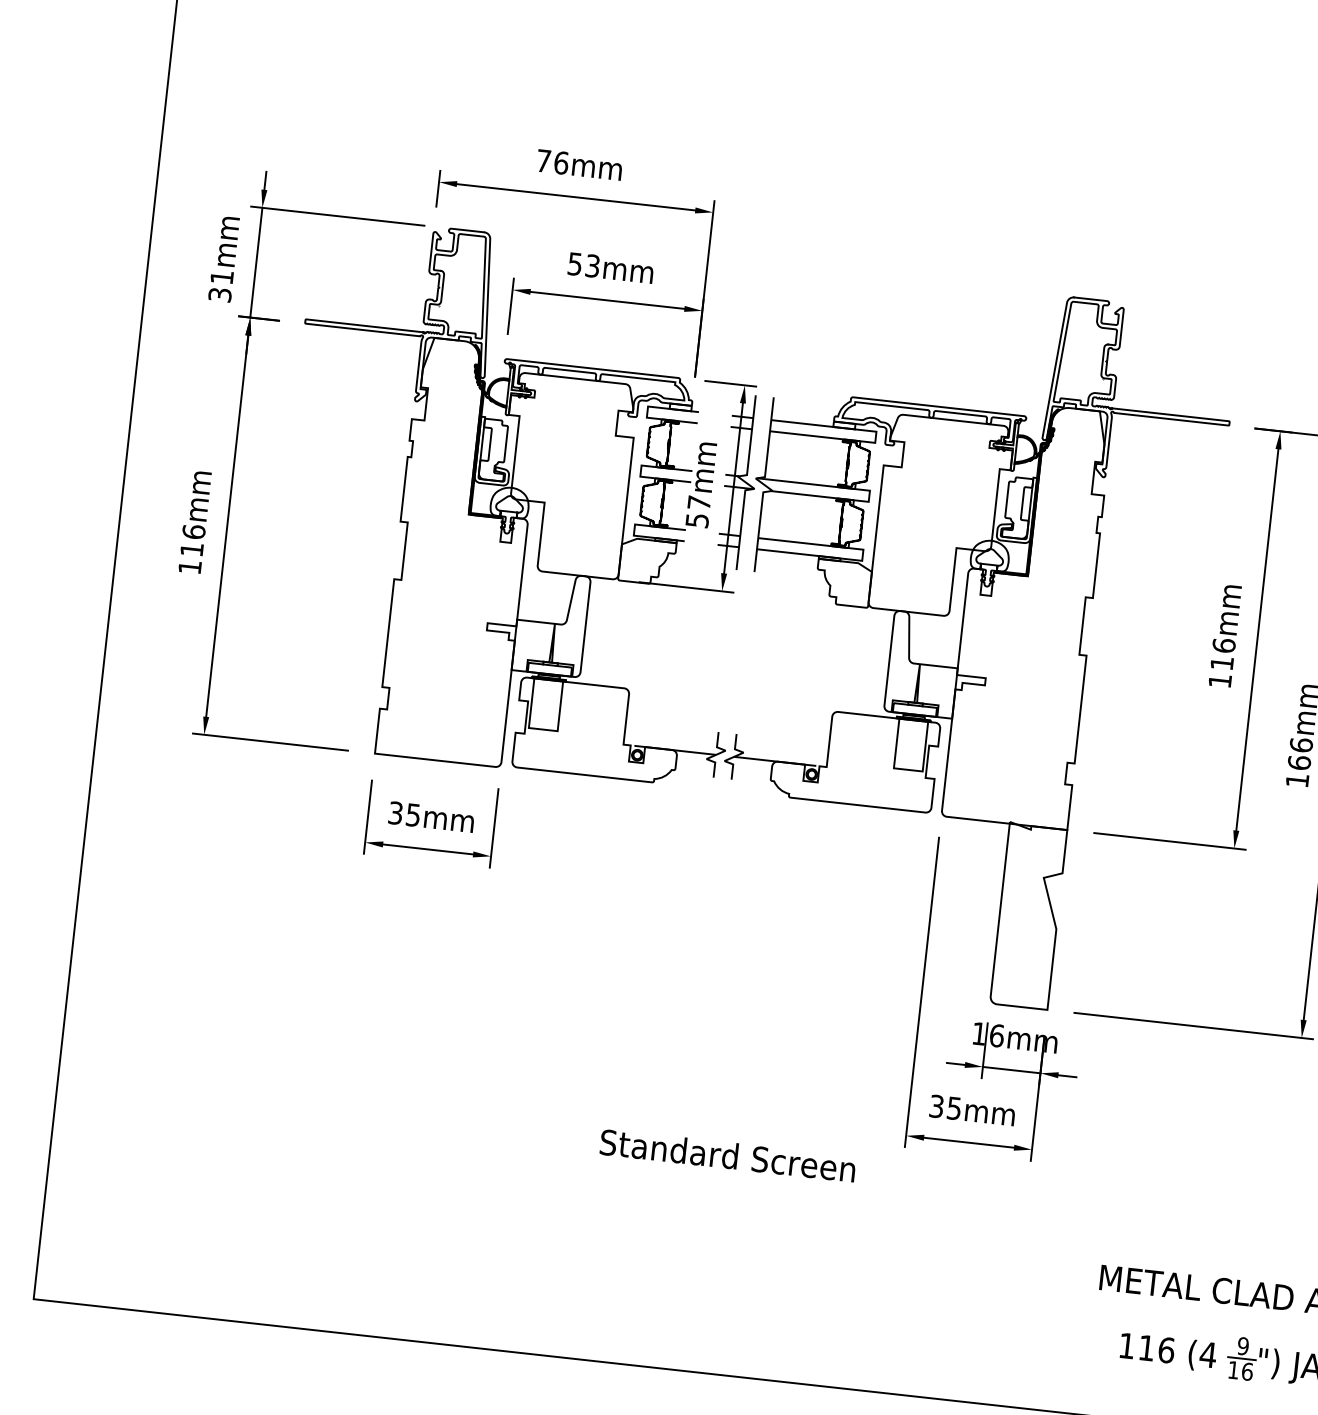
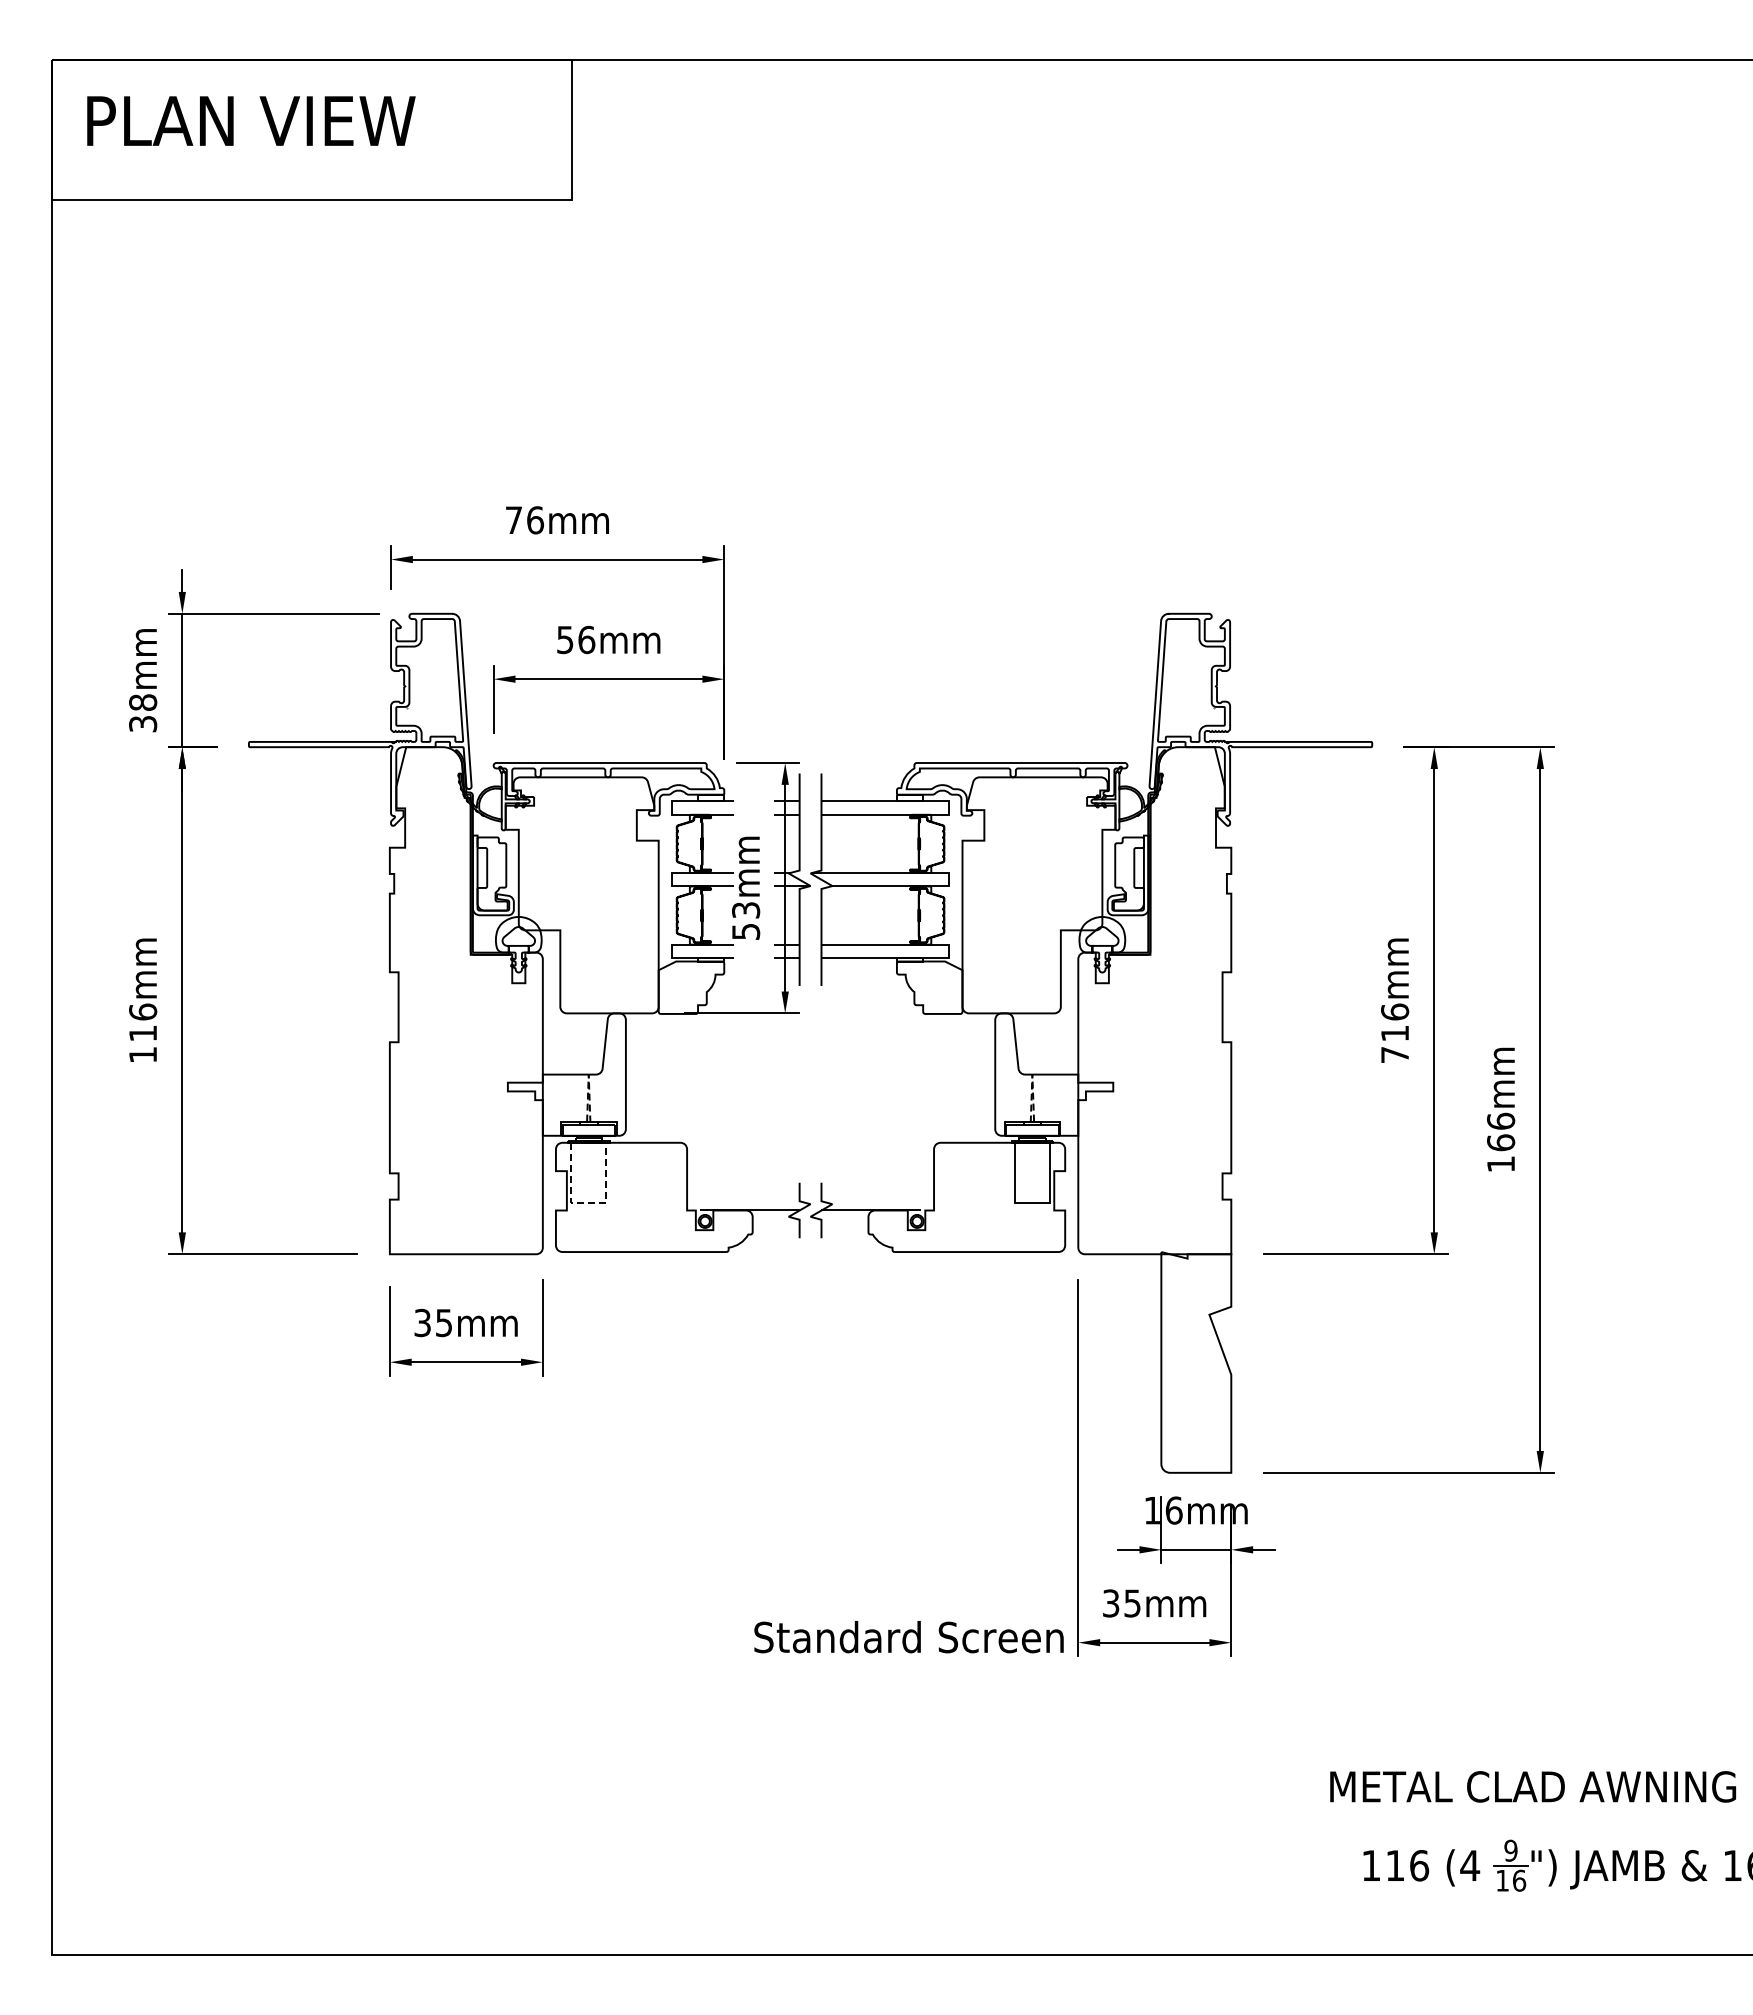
text: (592, 265) -> (586, 639), 53mm -> 56mm
text: (222, 277) -> (143, 702), 31mm -> 38mm
text: (699, 503) -> (746, 910), 57mm -> 53mm
line: (554, 623) -> (588, 1074), solid -> dashed
line: (920, 664) -> (1032, 1074), solid -> dashed
text: (1219, 680) -> (1394, 1054), 116mm -> 716mm
line: (543, 730) -> (589, 1203), solid -> dashed
text: (727, 1155) -> (908, 1637), moved

